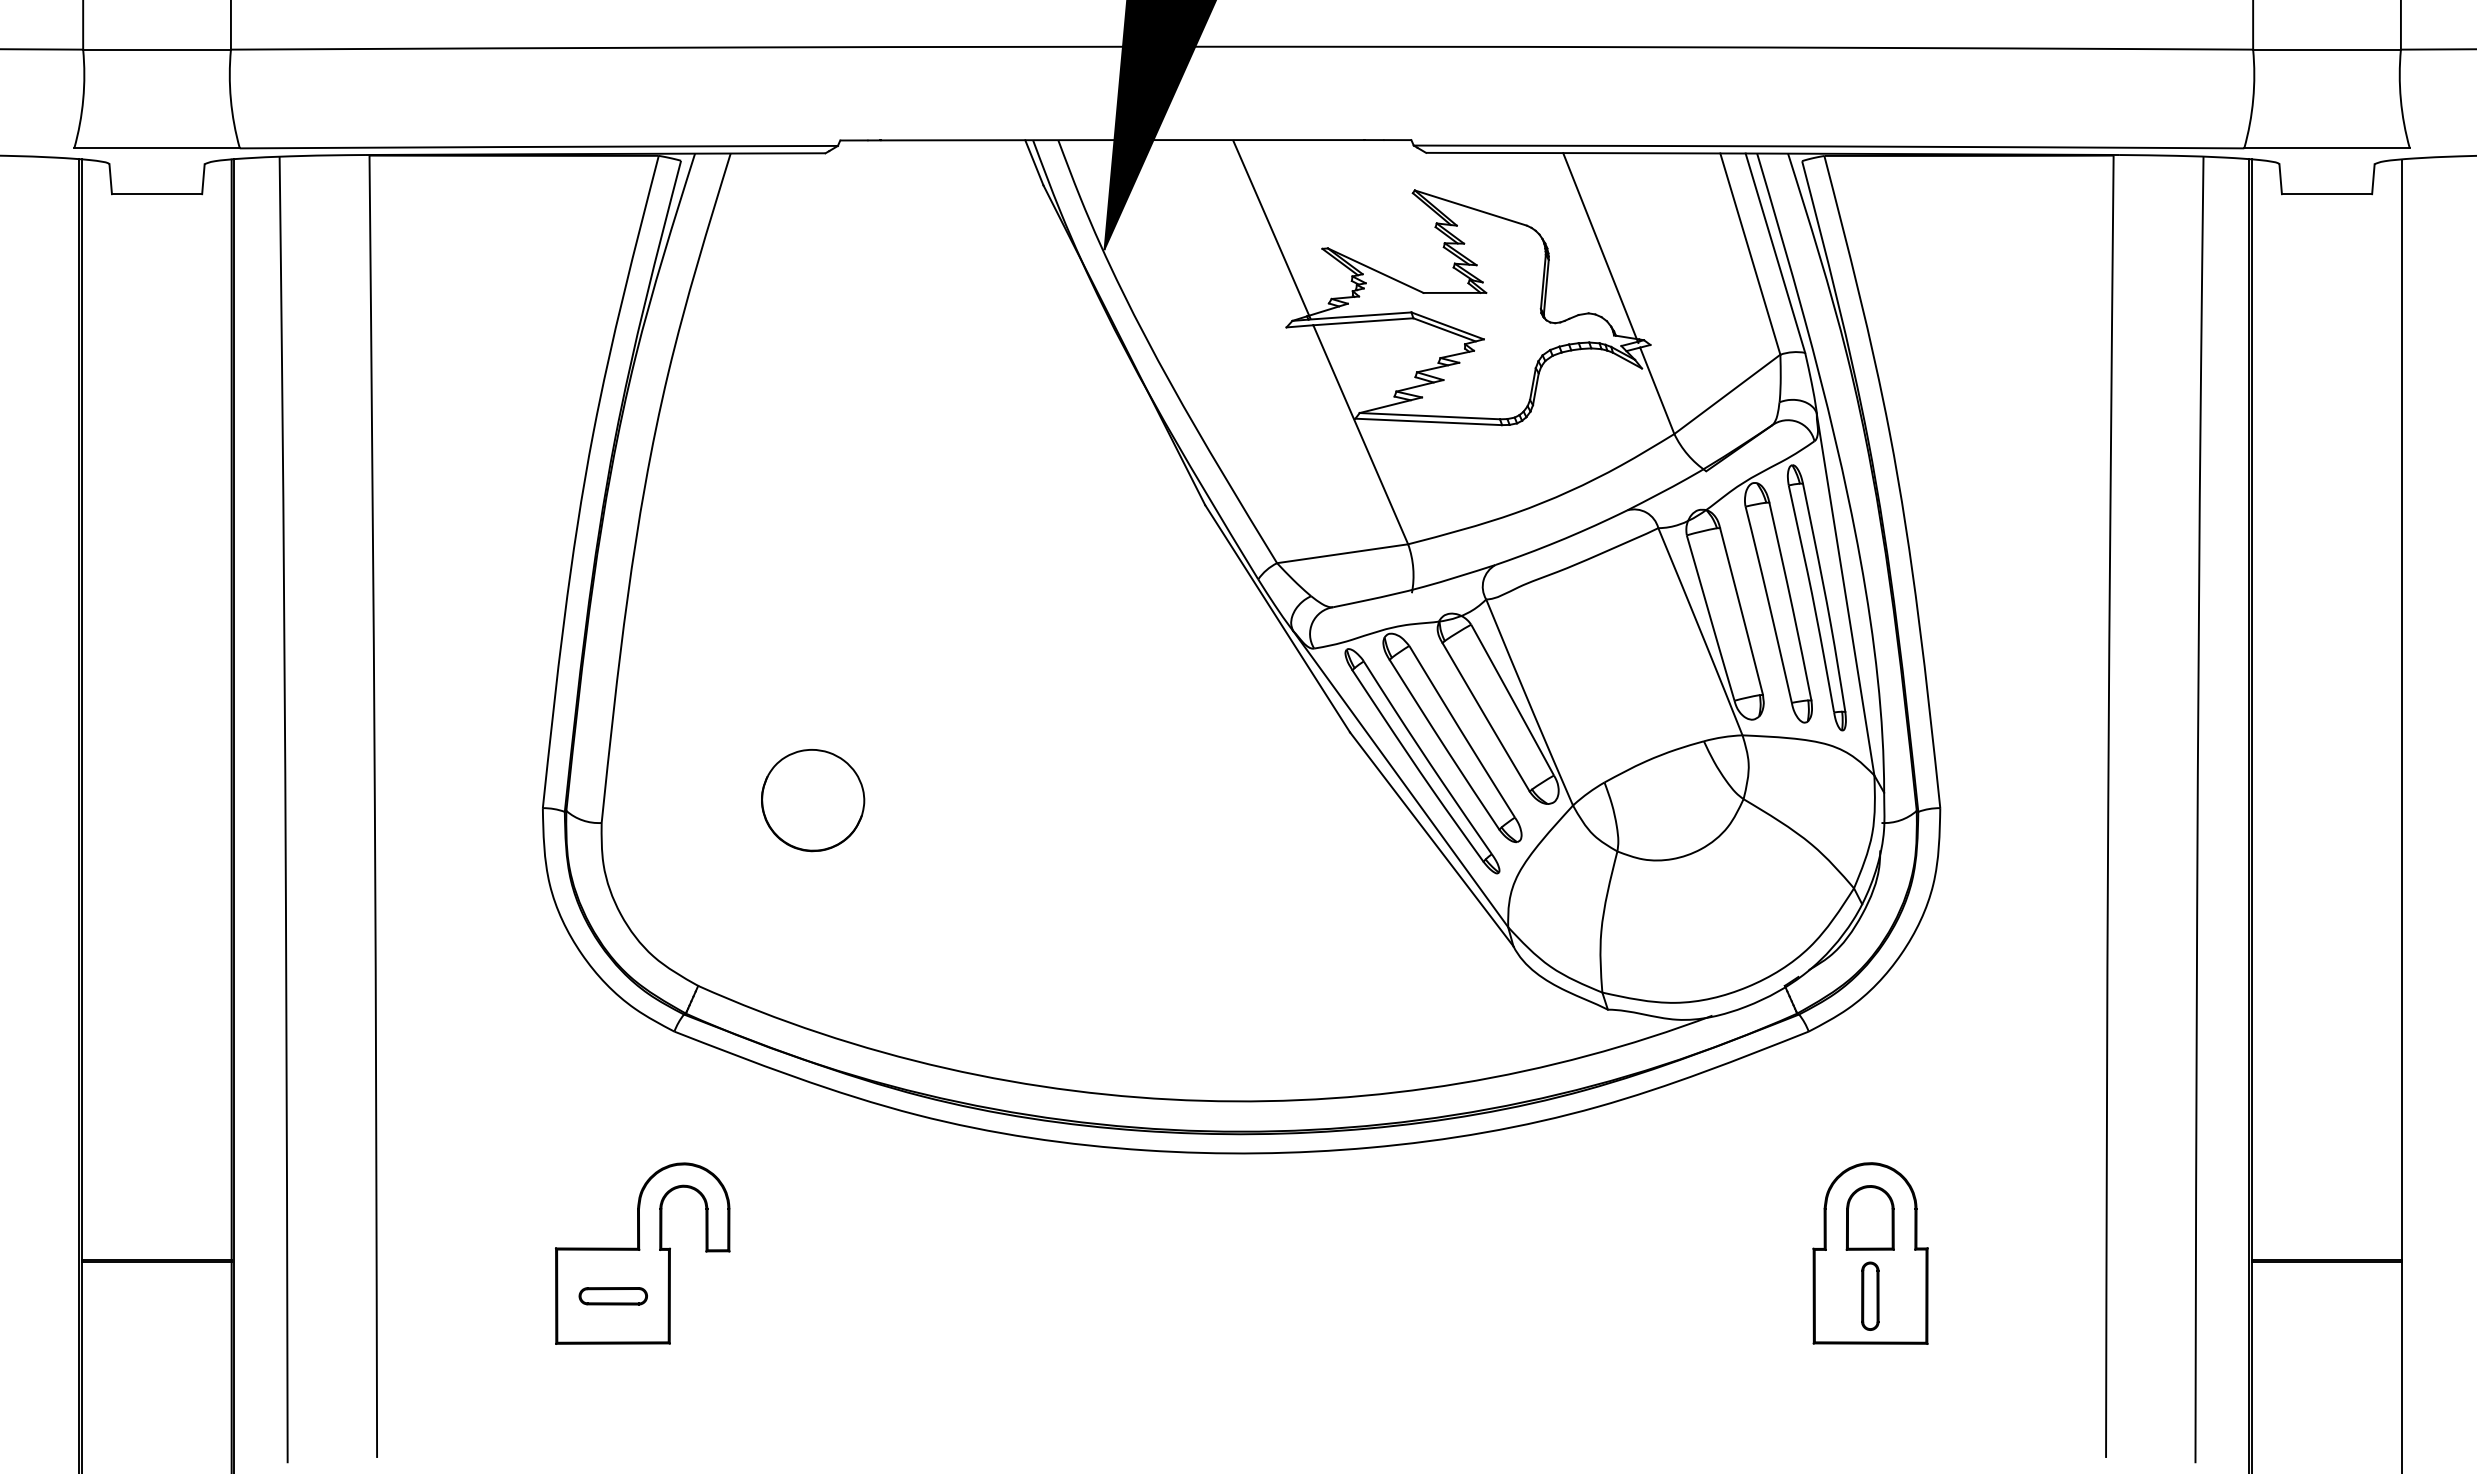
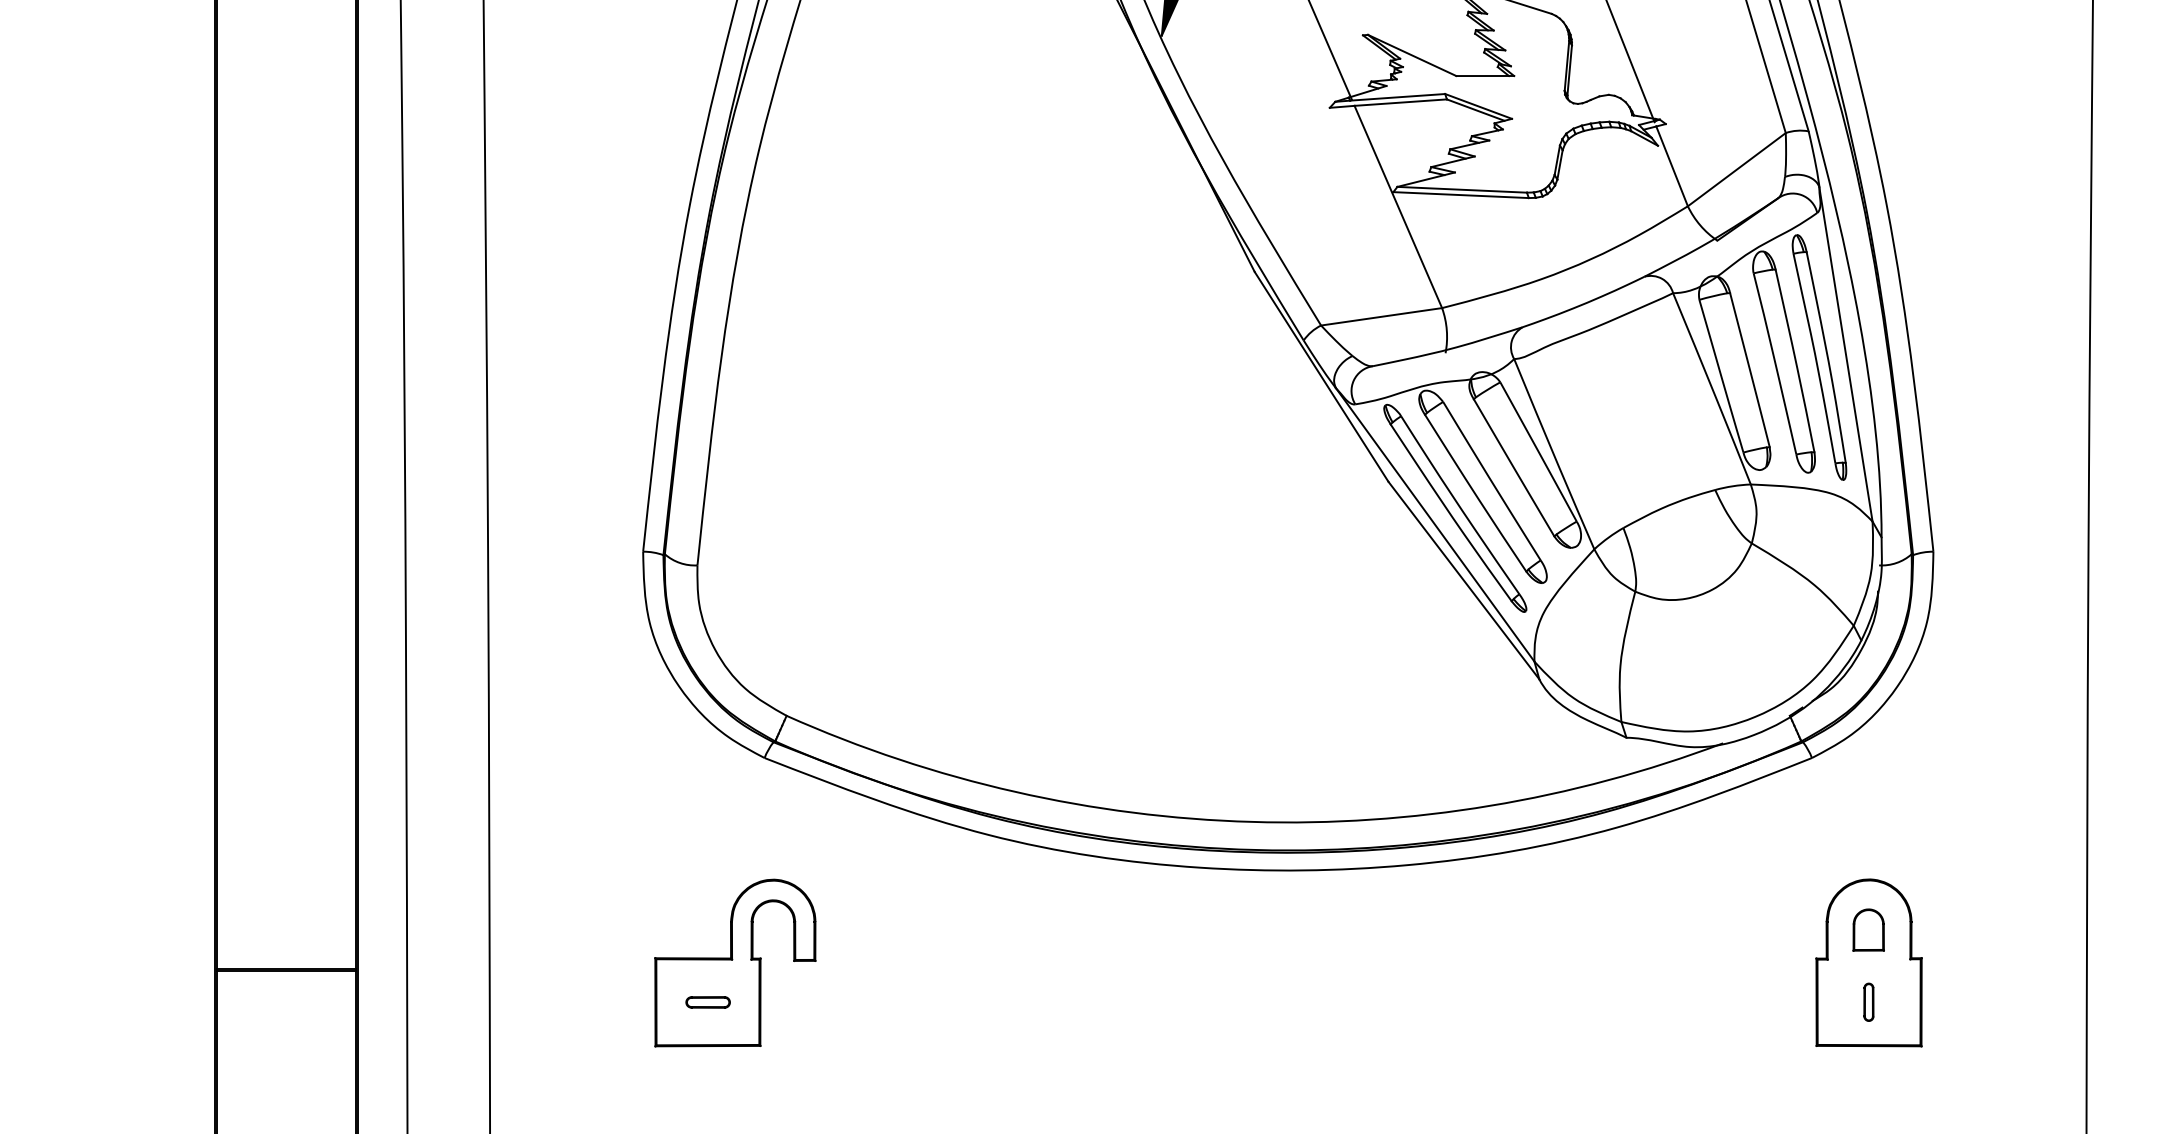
part: (813, 800) -> (893, 544), removed
part: (1869, 1217) -> (1868, 929), size x0.7
part: (1870, 1295) -> (1868, 1001), size x0.6
part: (612, 1296) -> (707, 1002), size x0.7

